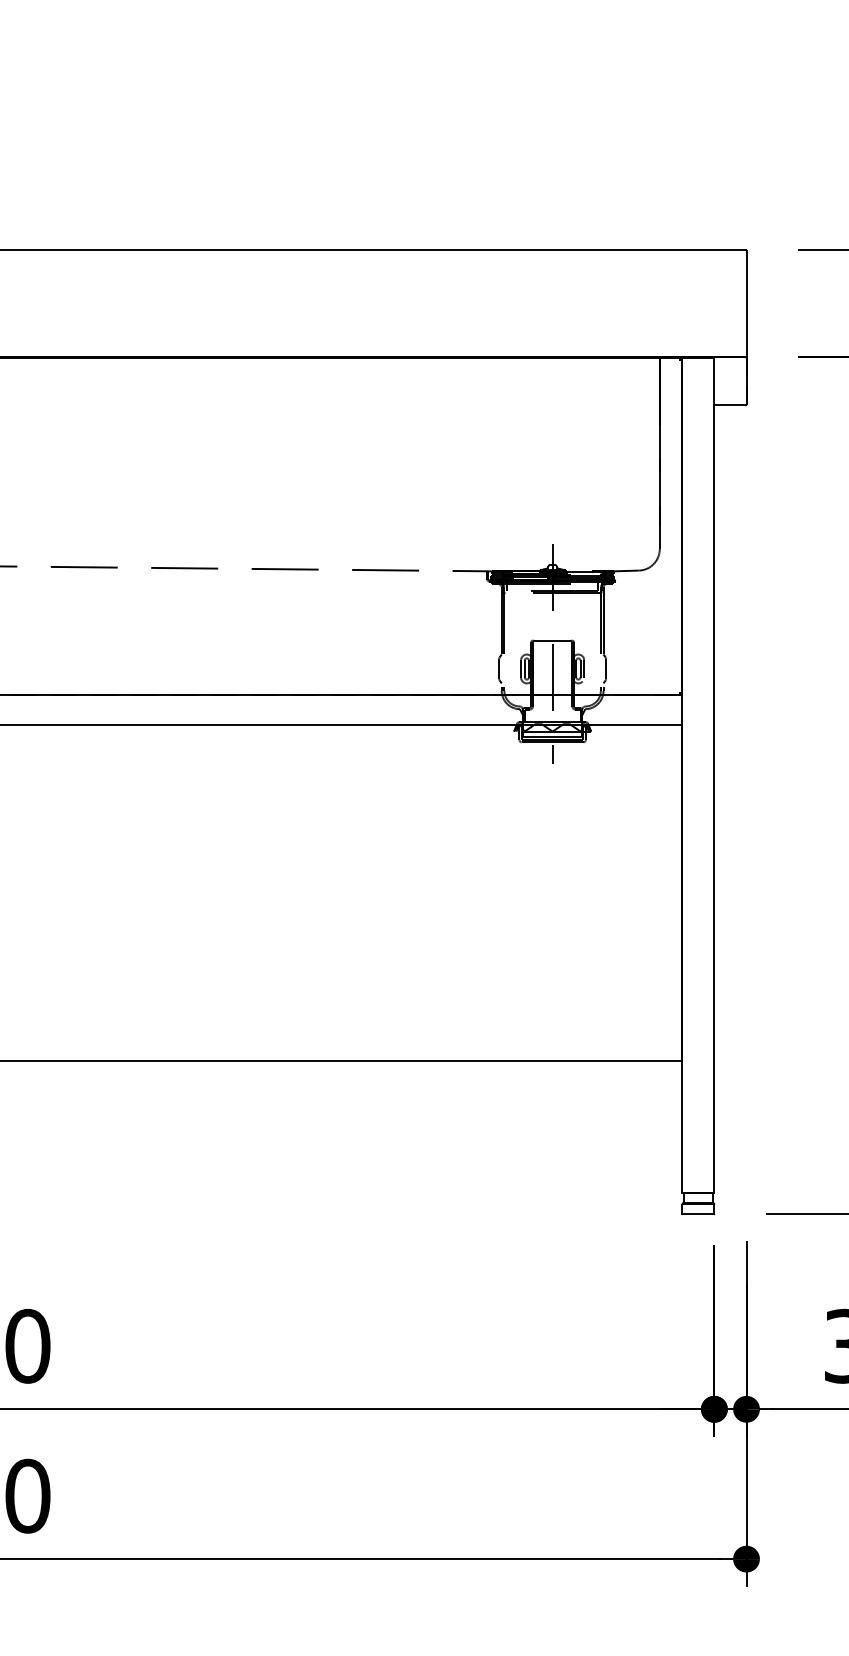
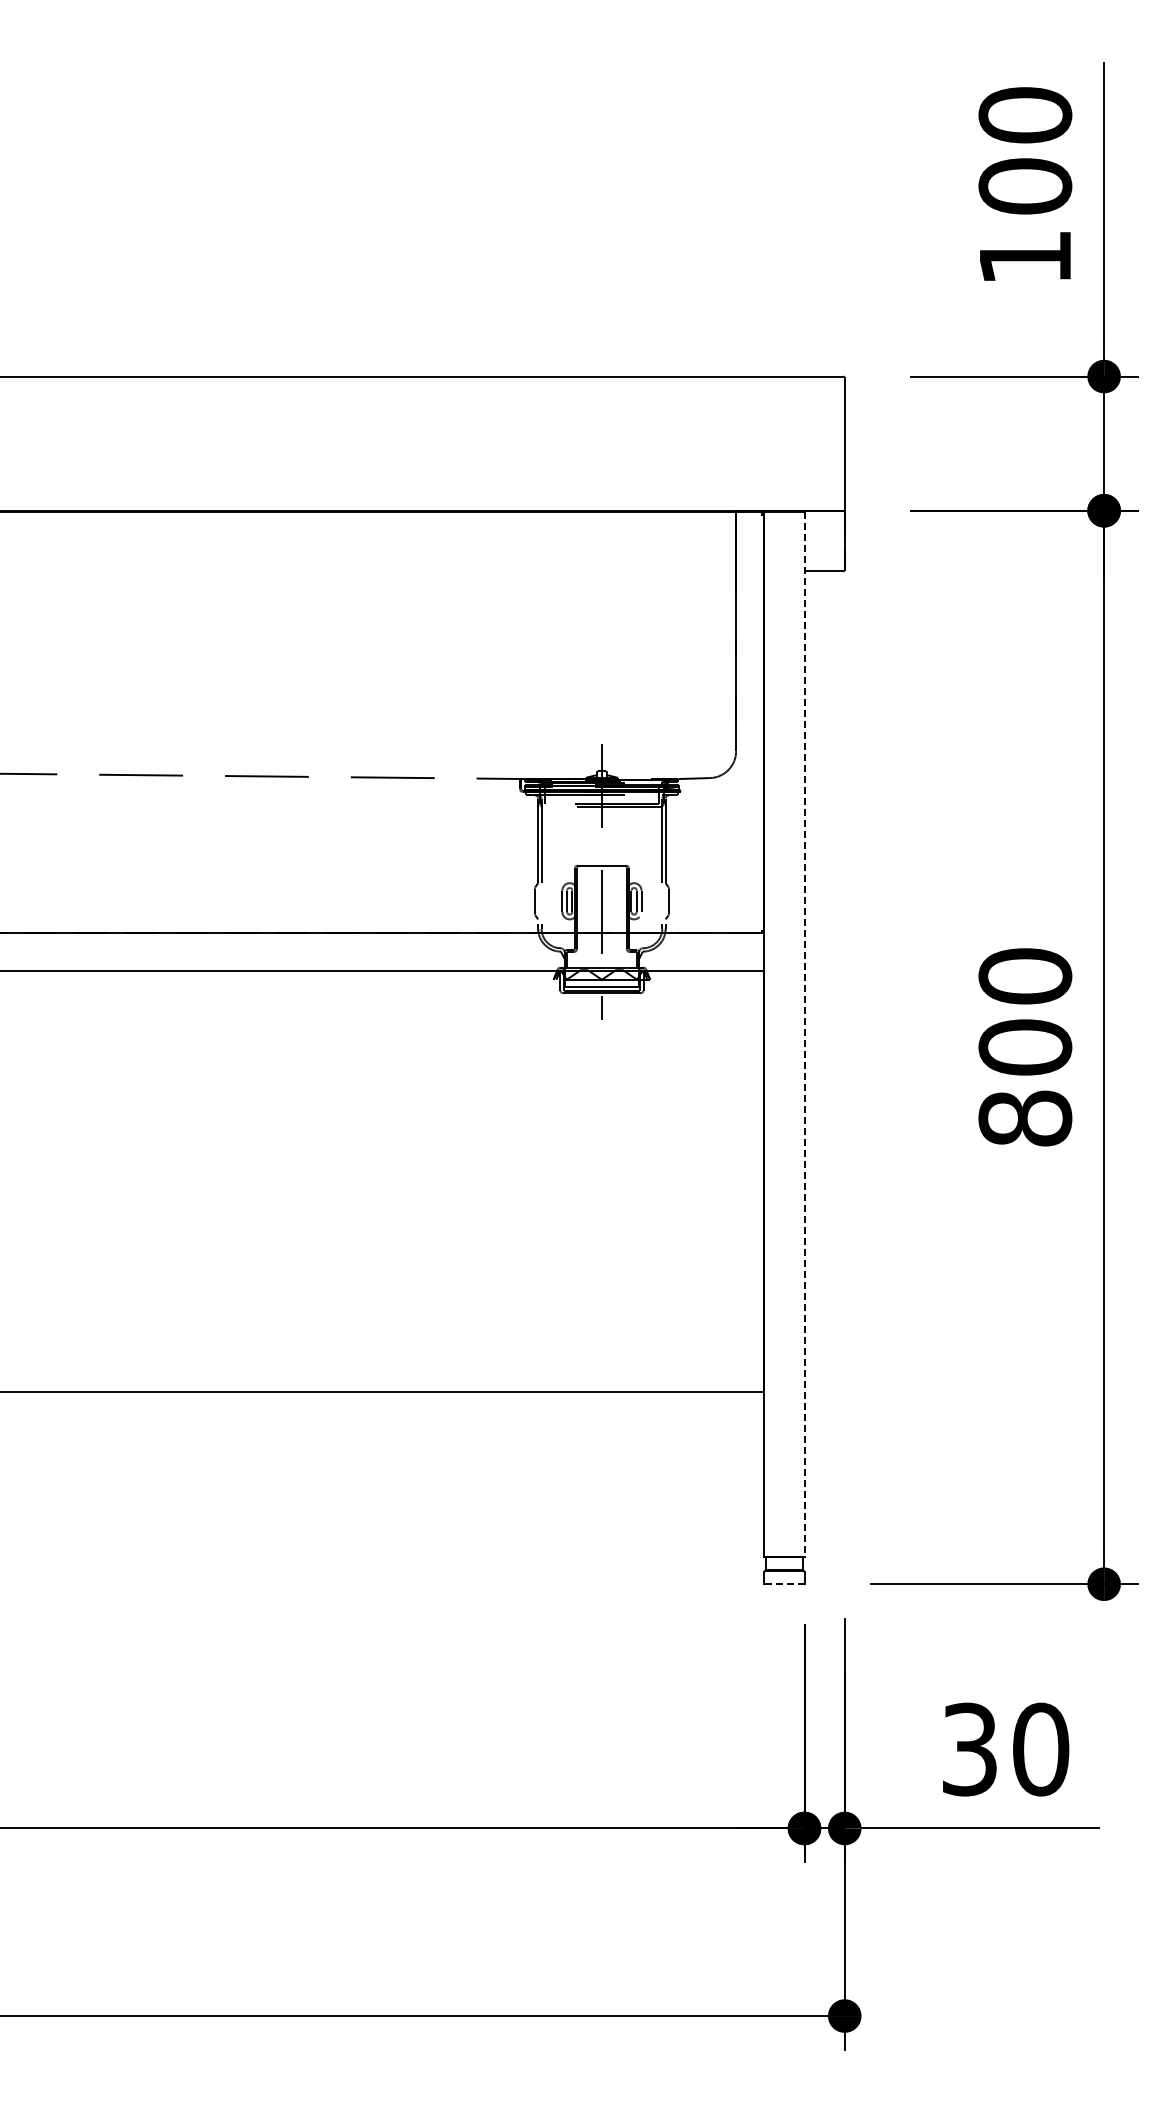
line: (714, 775) -> (804, 1034), solid -> dashed
line: (698, 1214) -> (784, 1584), solid -> dashed

